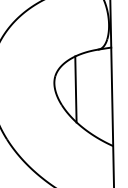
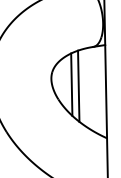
line: (83, 90) -> (78, 85), added

